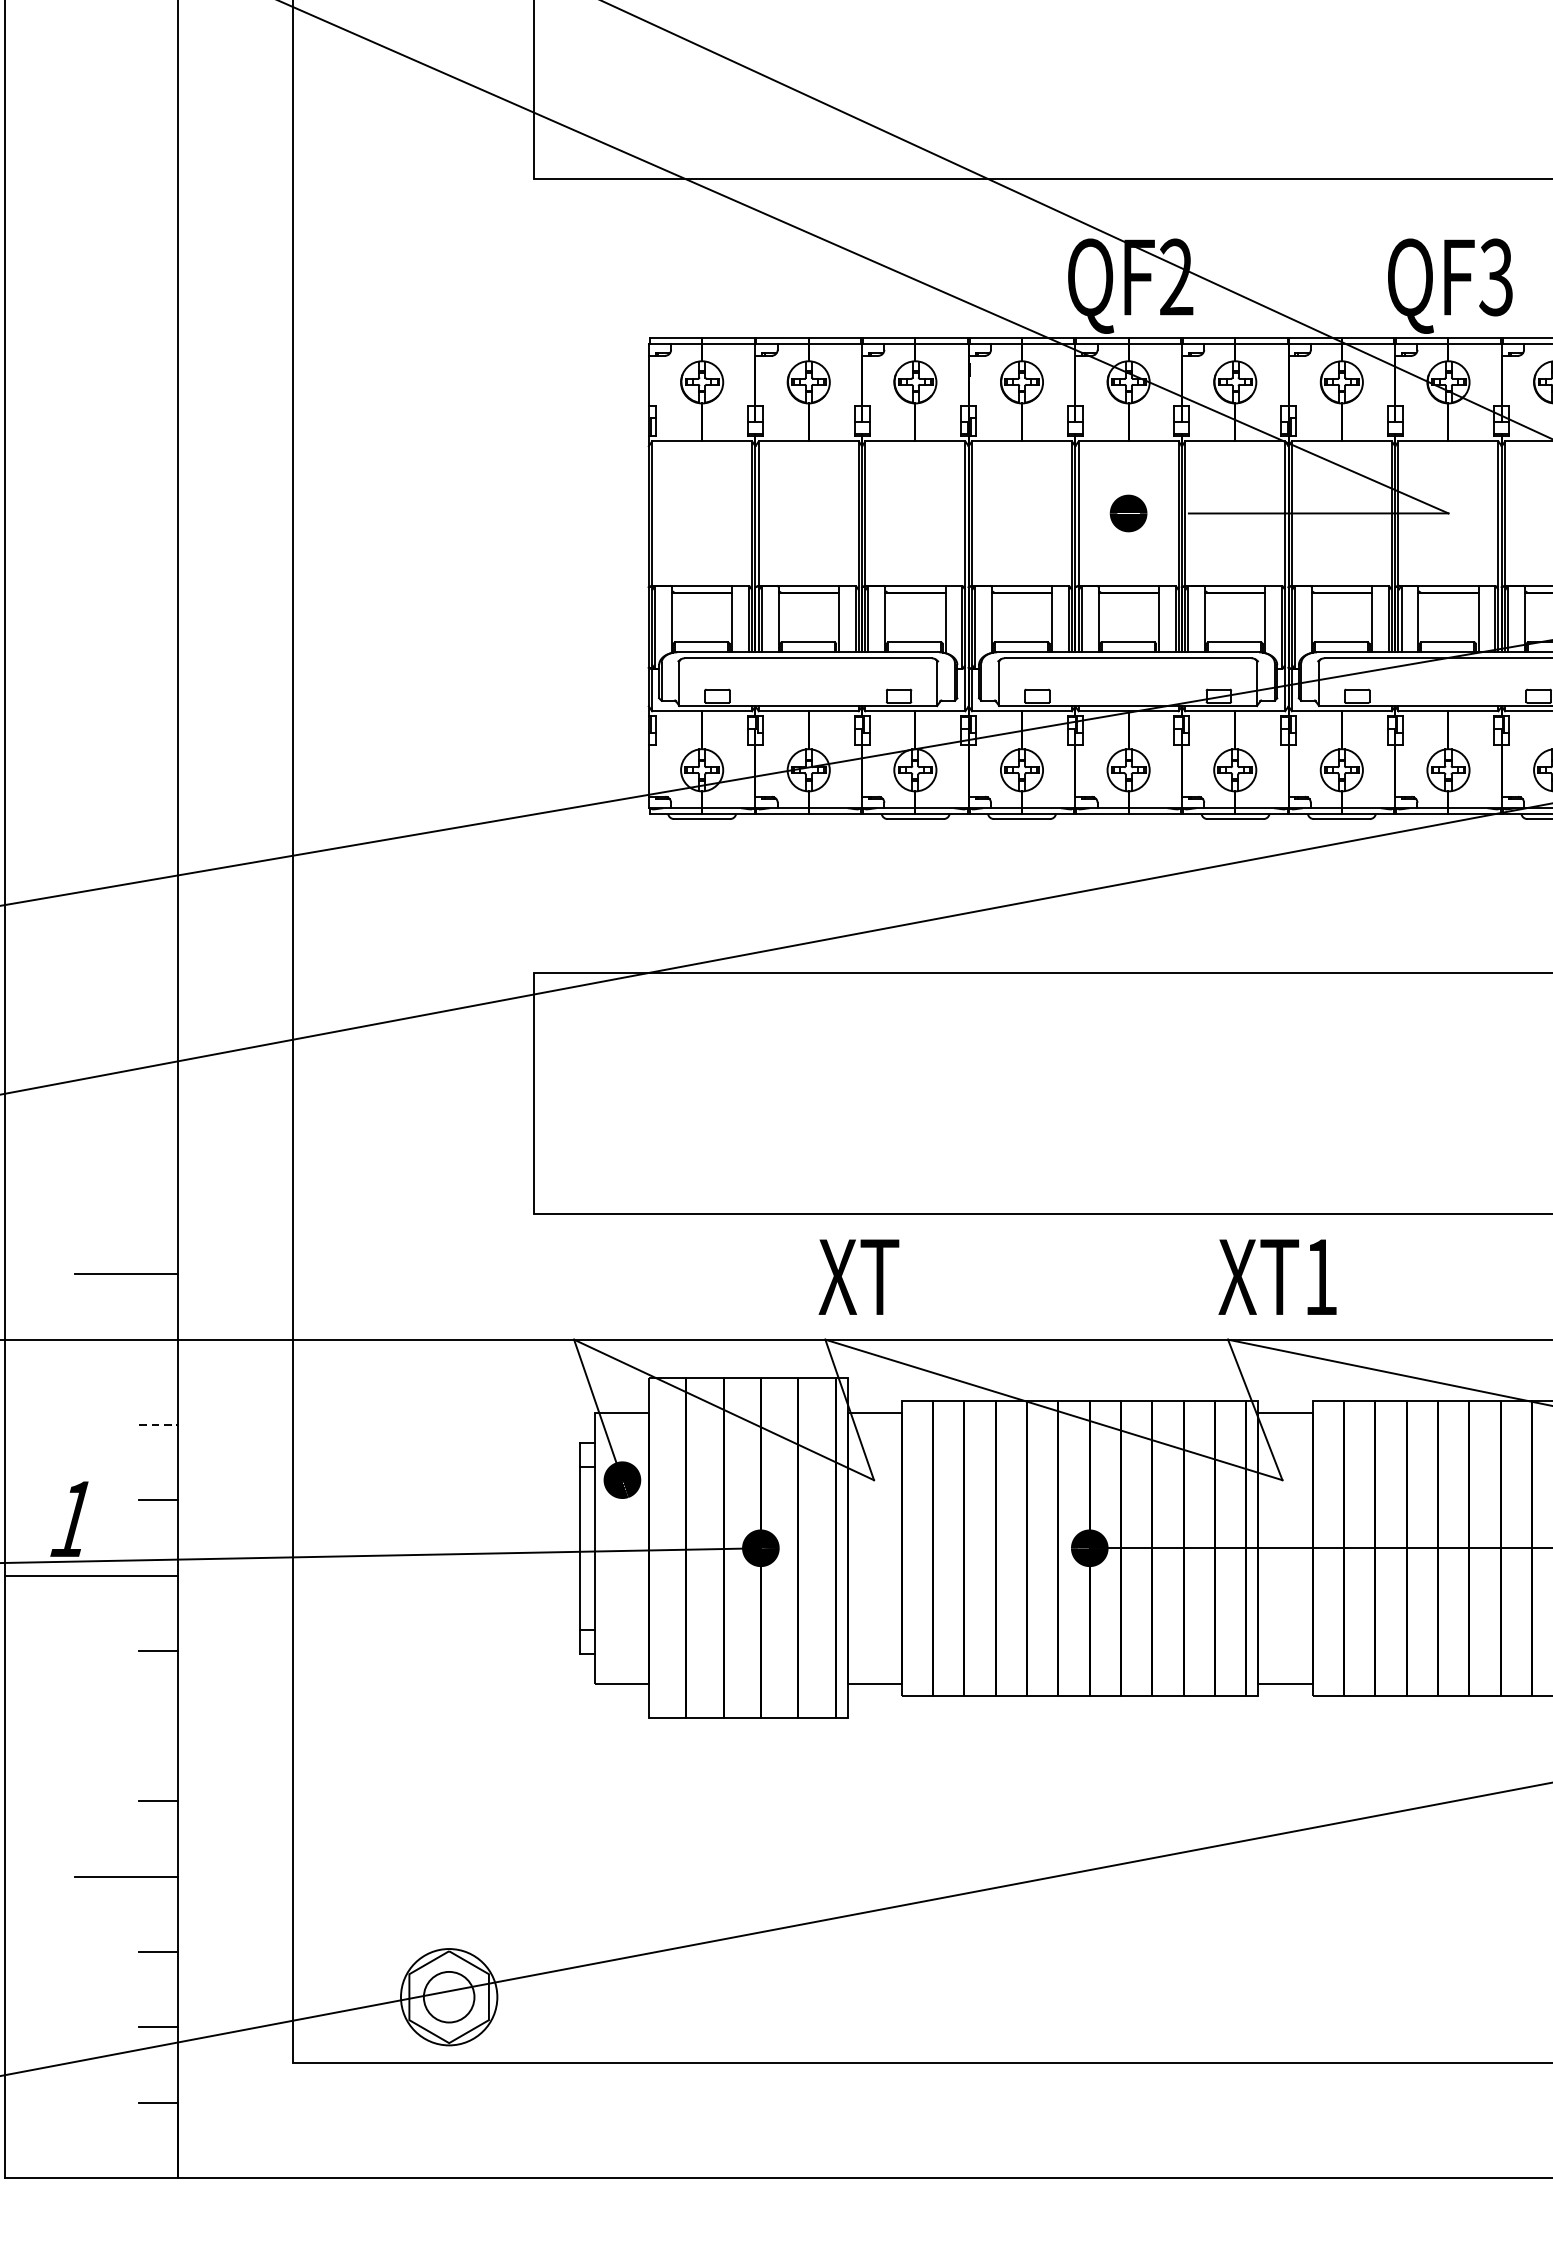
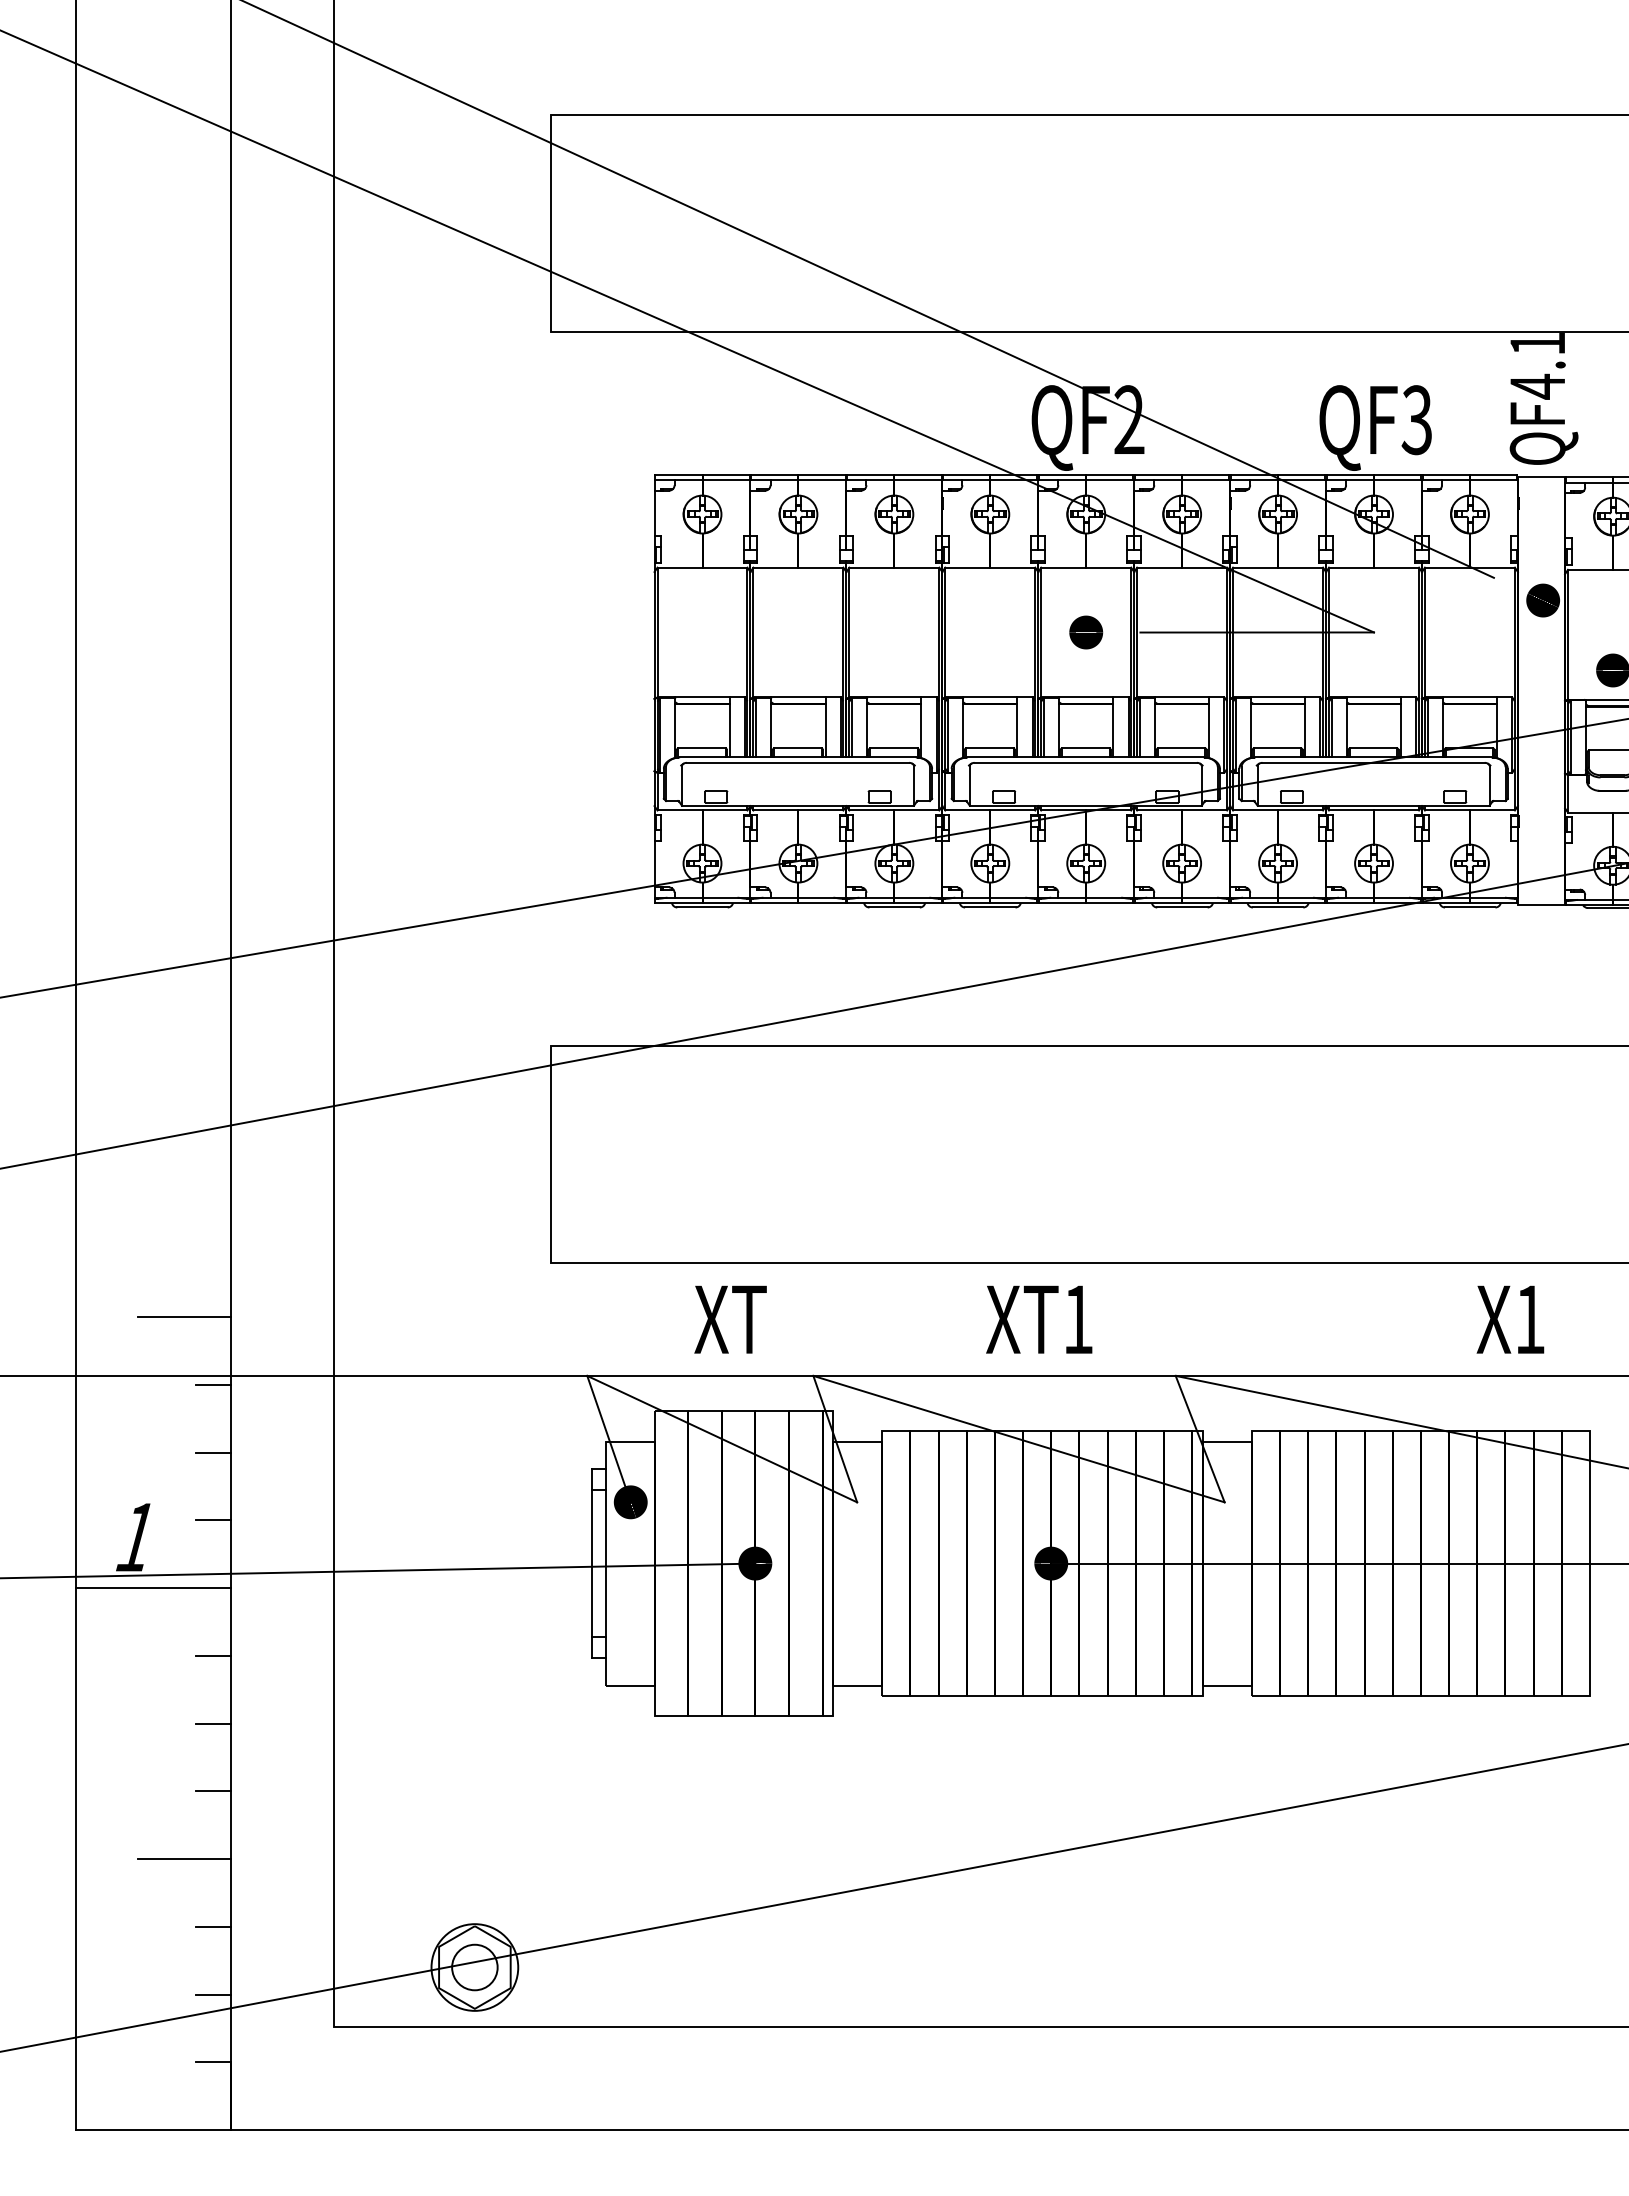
text: (858, 1276) -> (730, 1319), moved
text: (1277, 1276) -> (1039, 1319), moved
line: (158, 1349) -> (213, 1384), added
line: (159, 1424) -> (214, 1452), dashed -> solid
line: (158, 1725) -> (213, 1723), added

